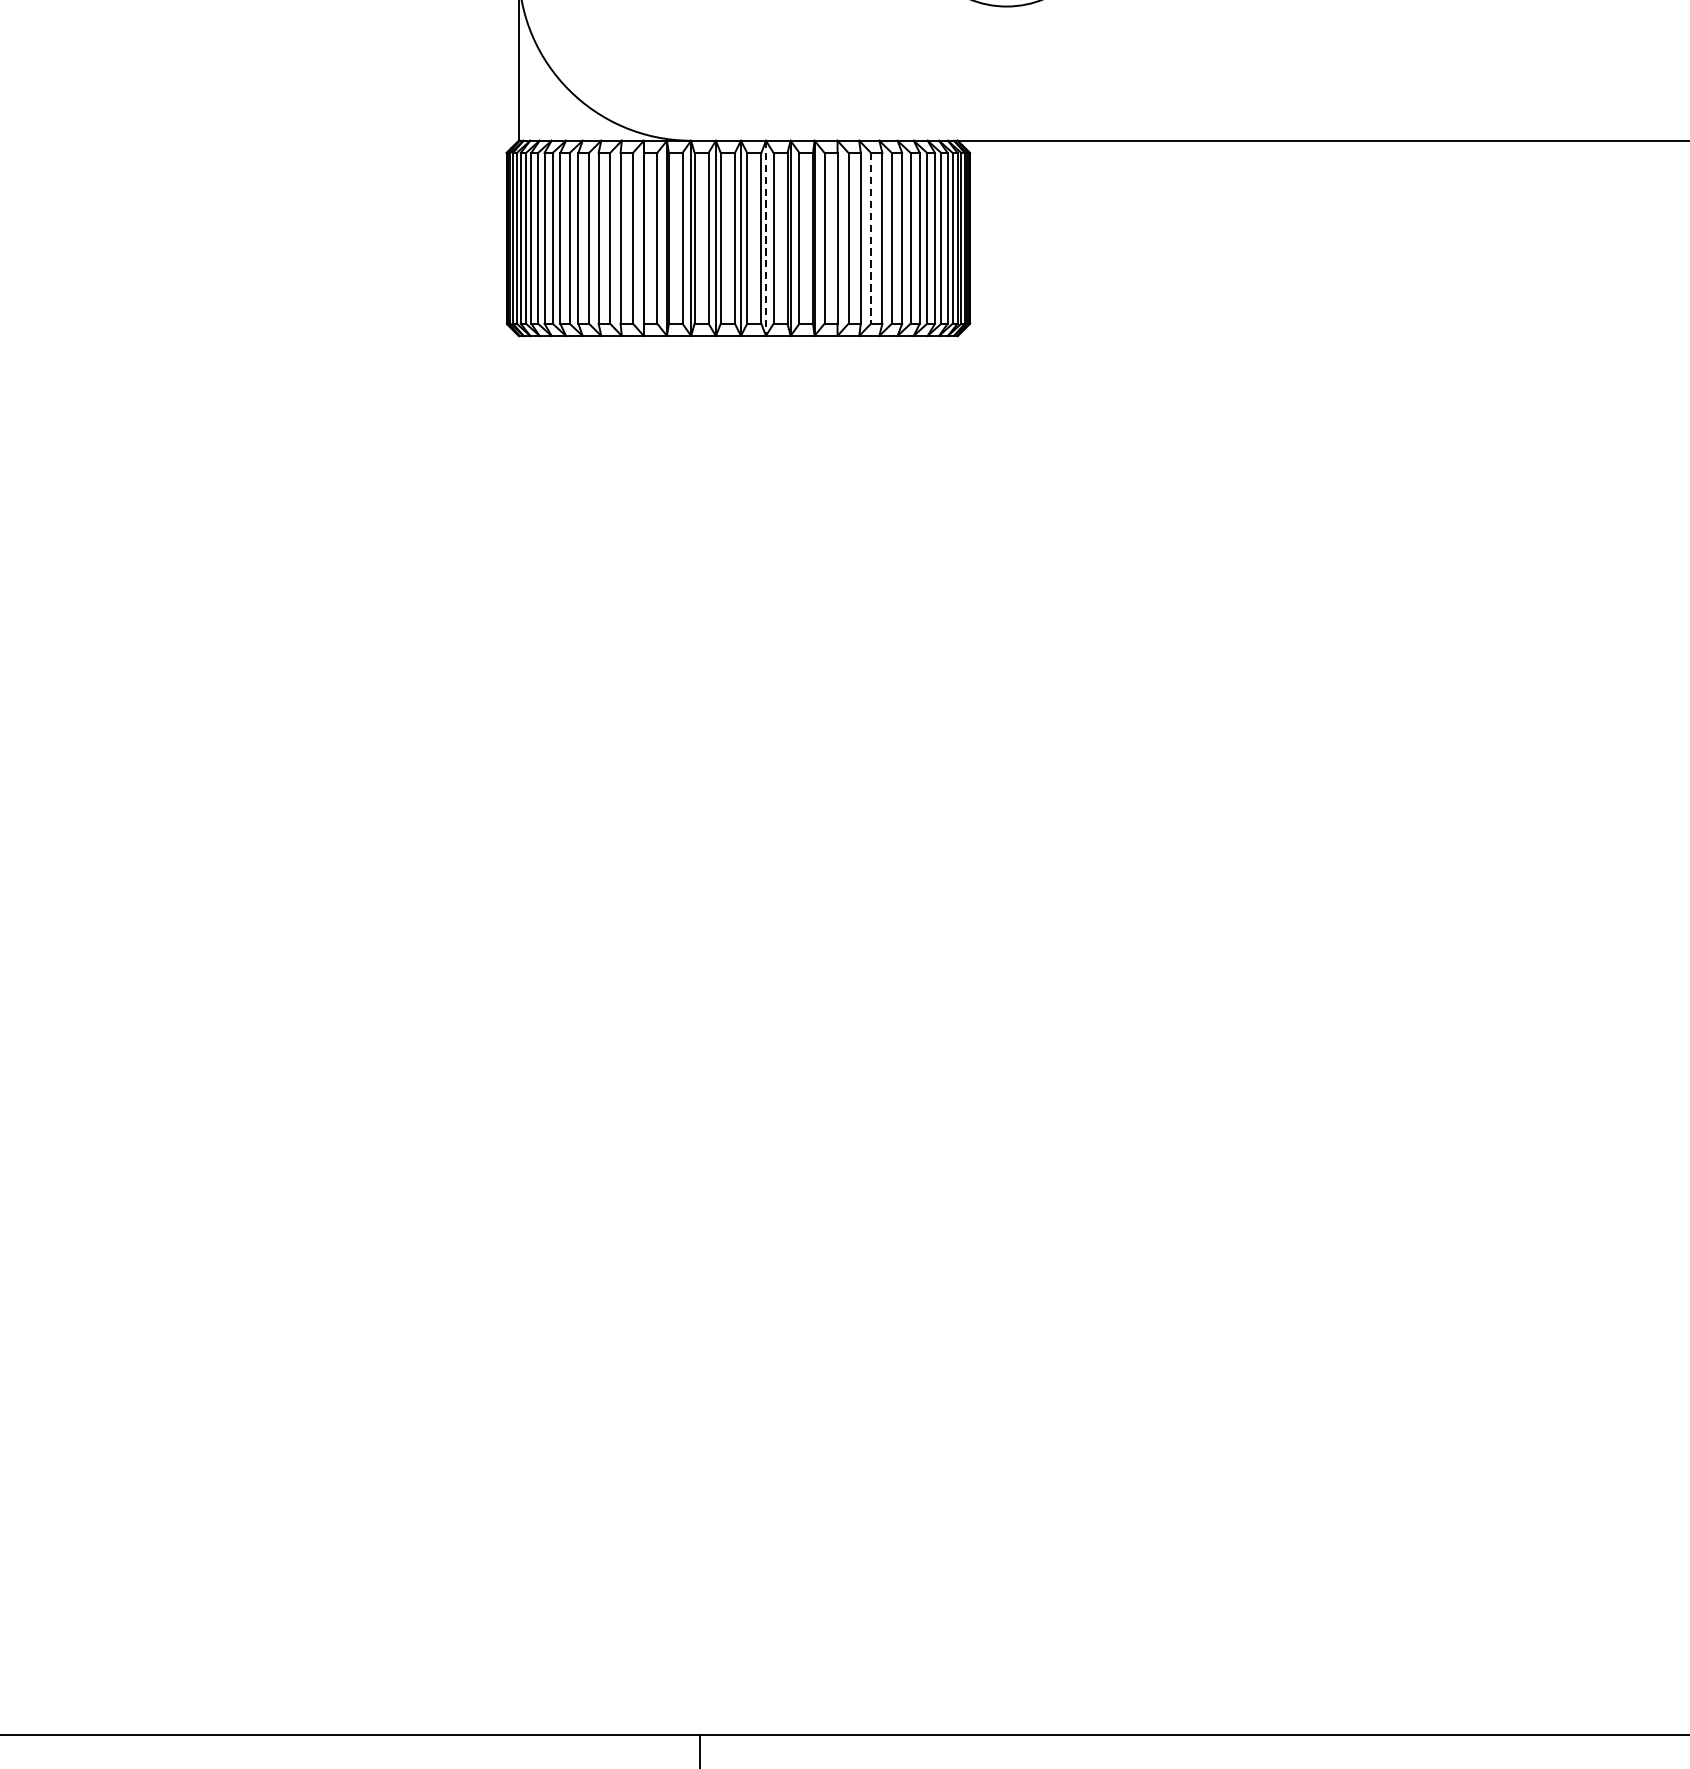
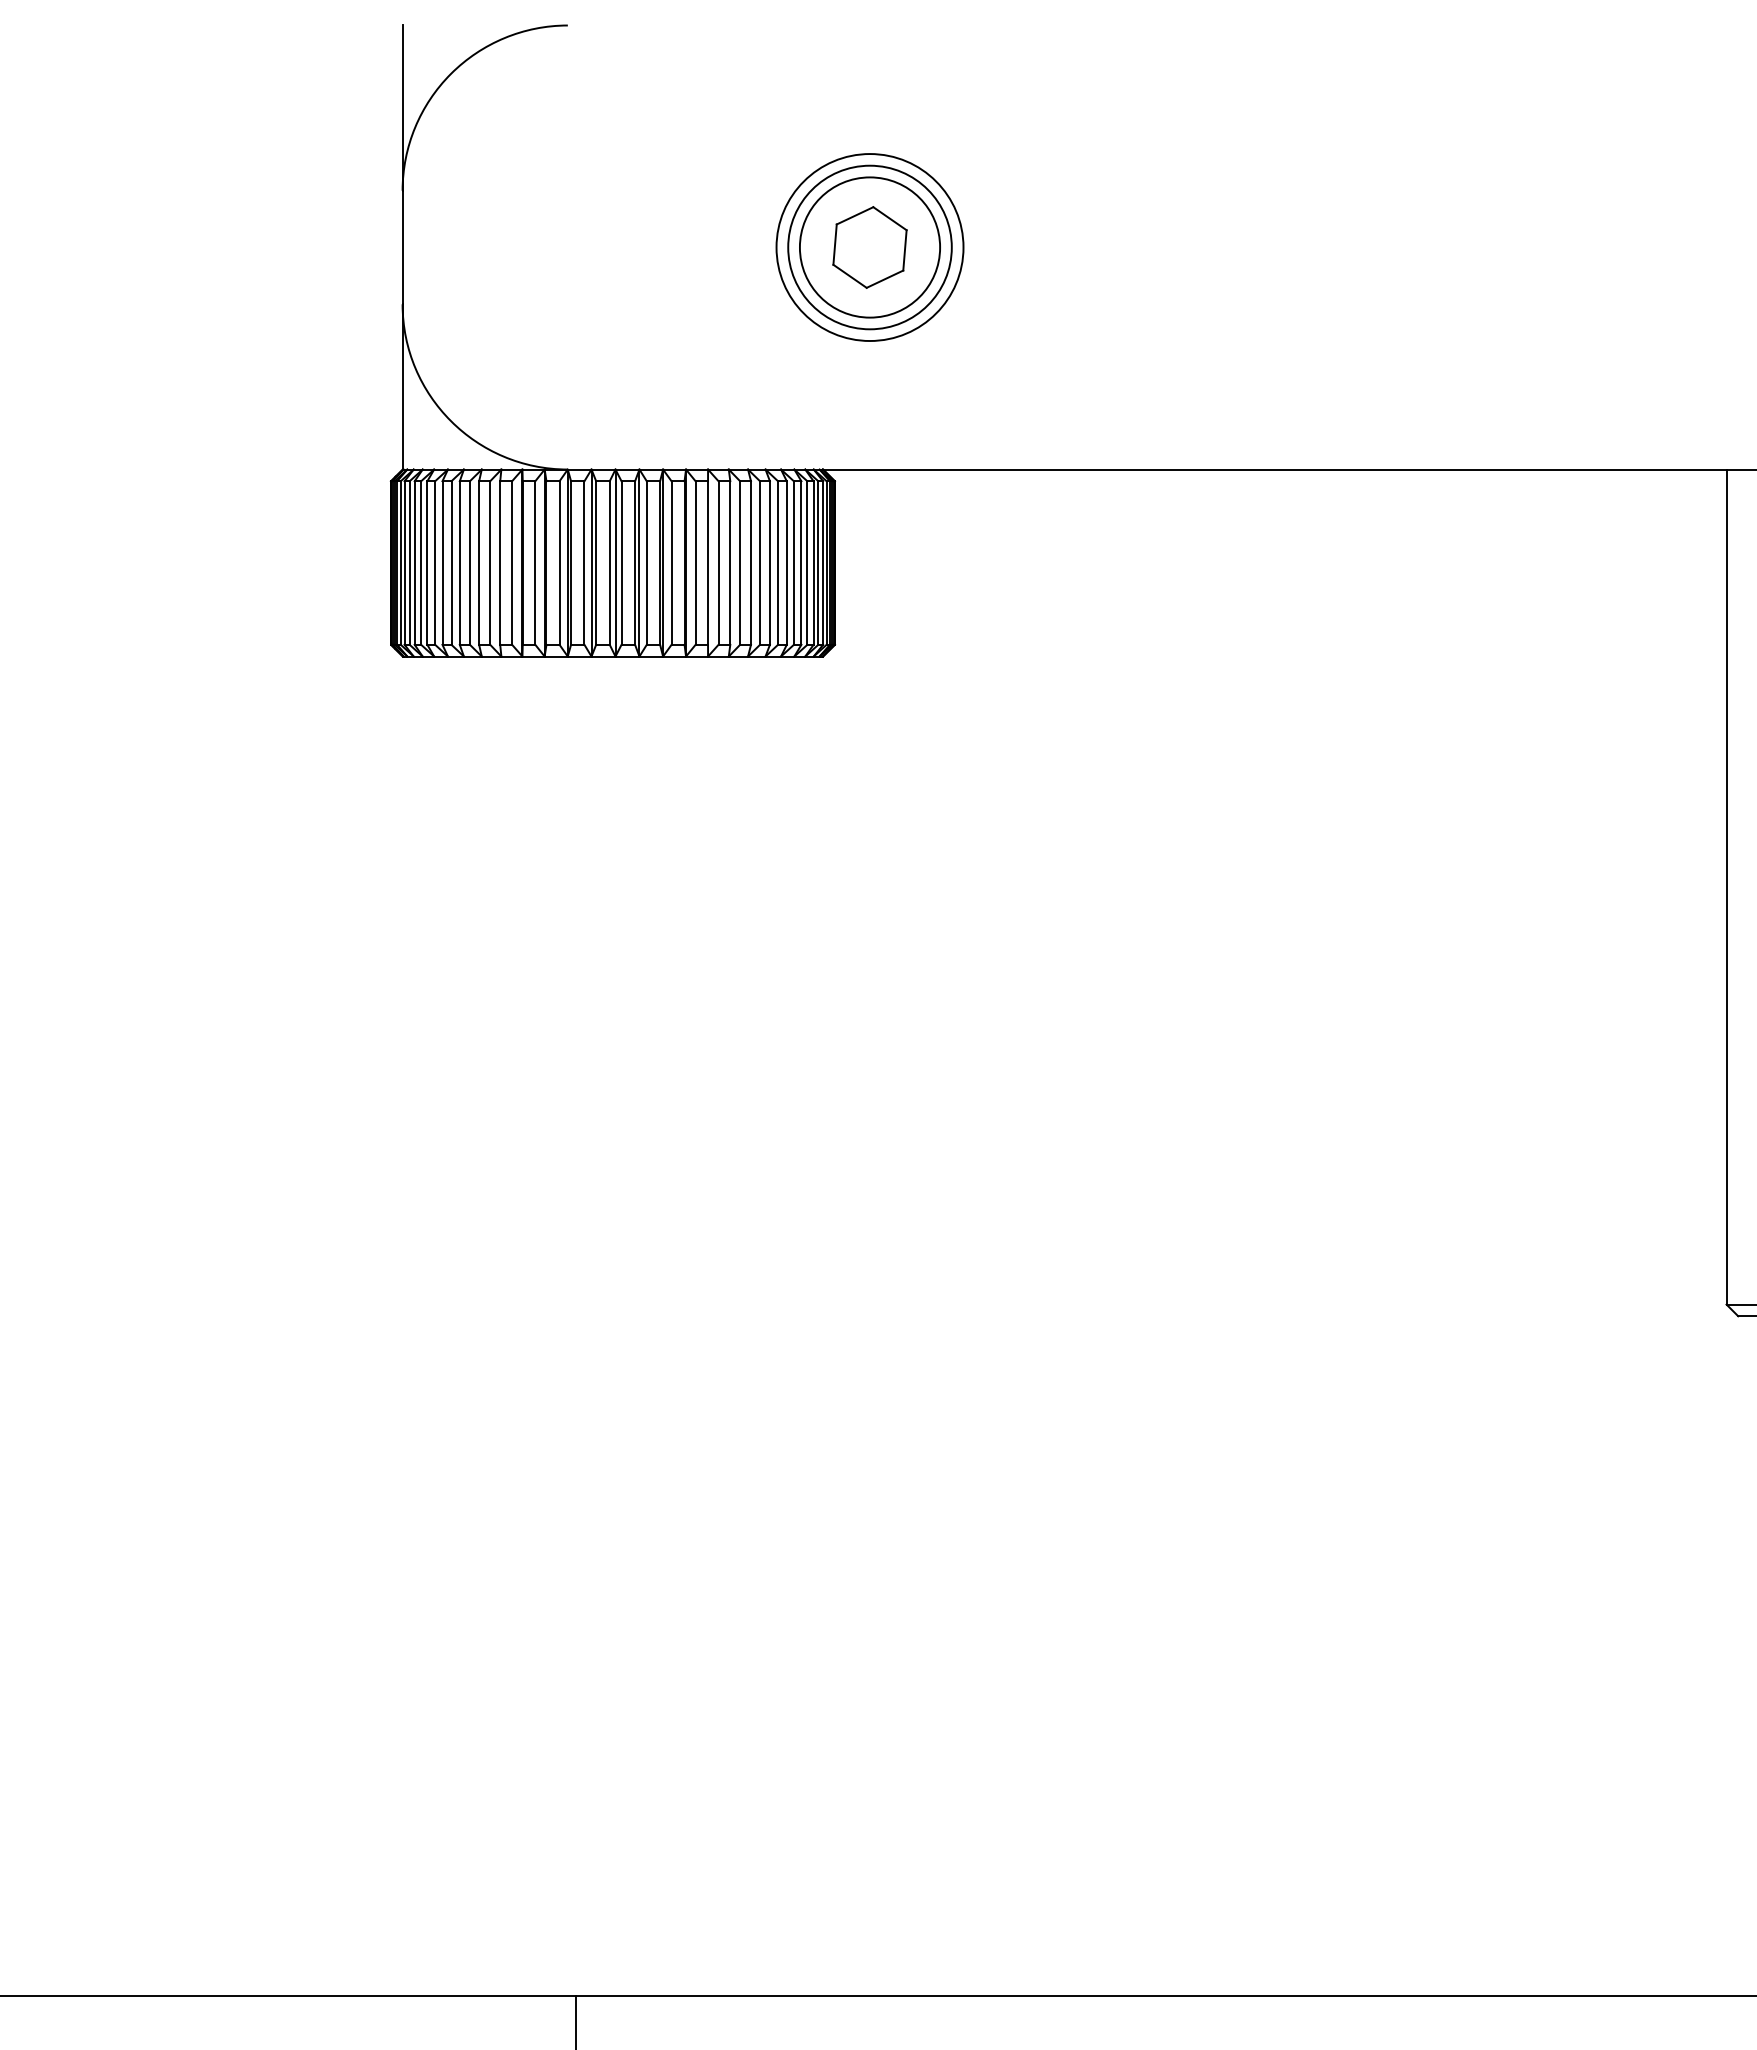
line: (766, 238) -> (639, 563), dashed -> solid
line: (871, 238) -> (740, 563), dashed -> solid

